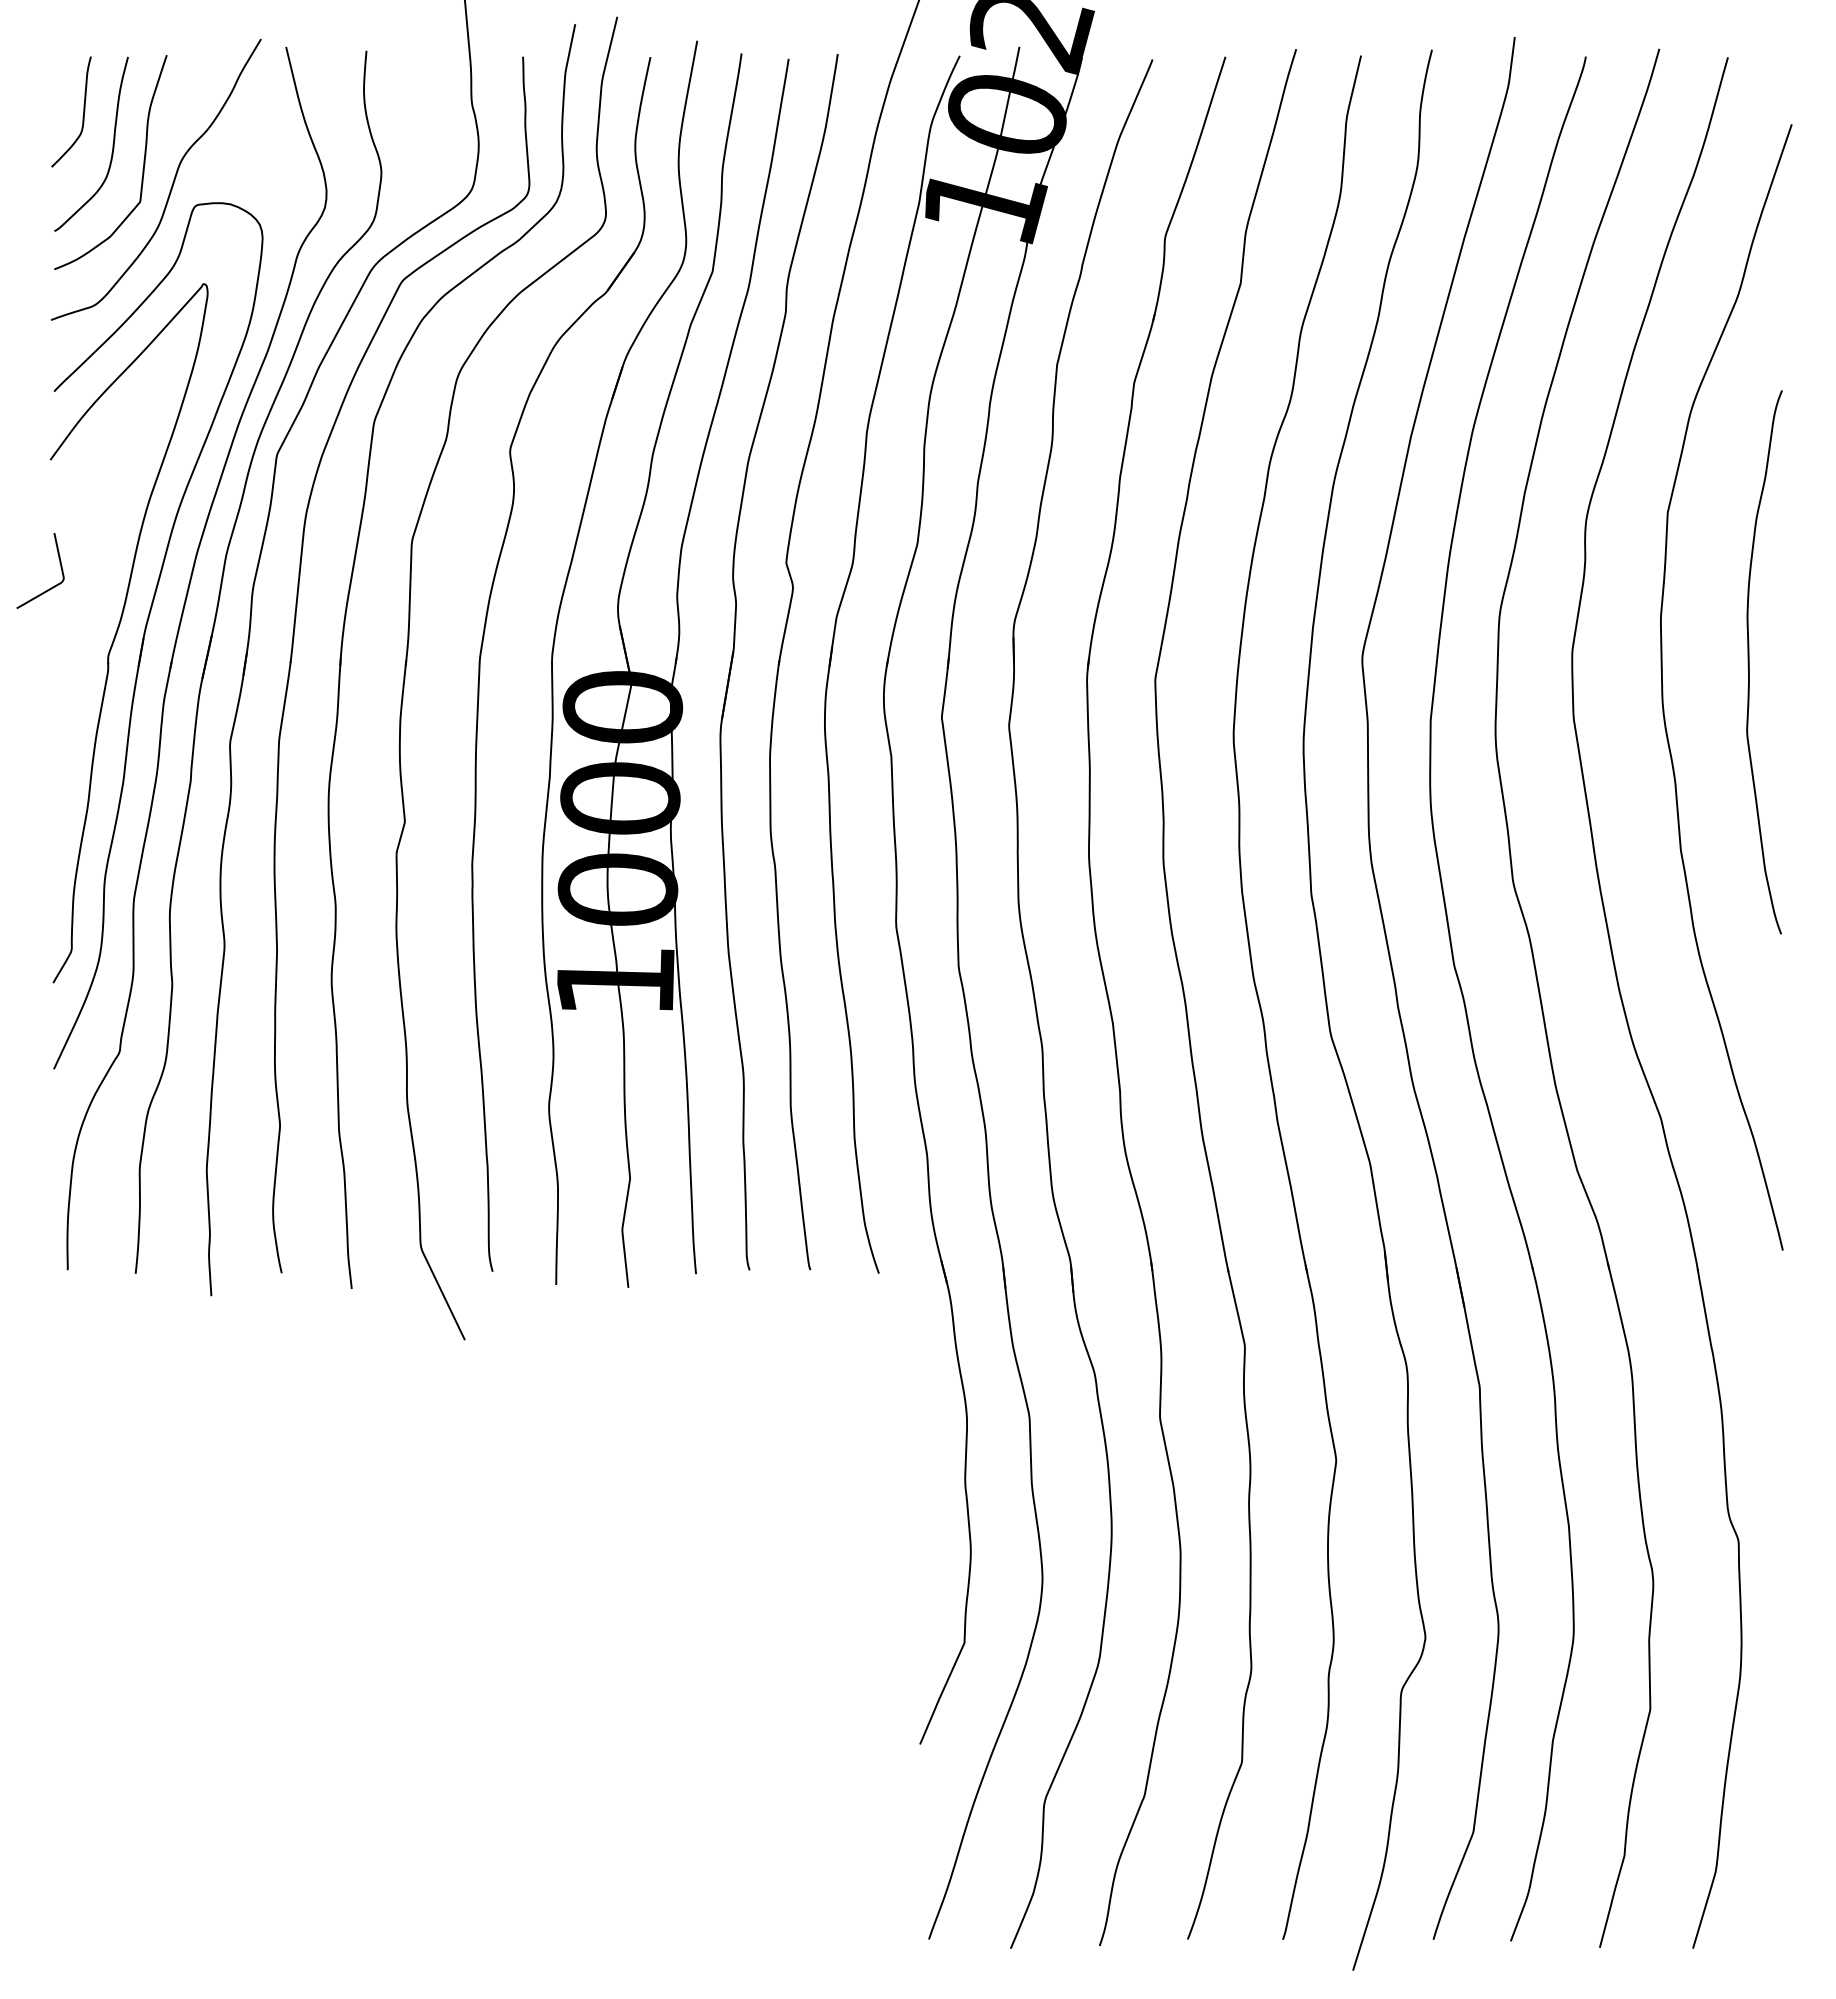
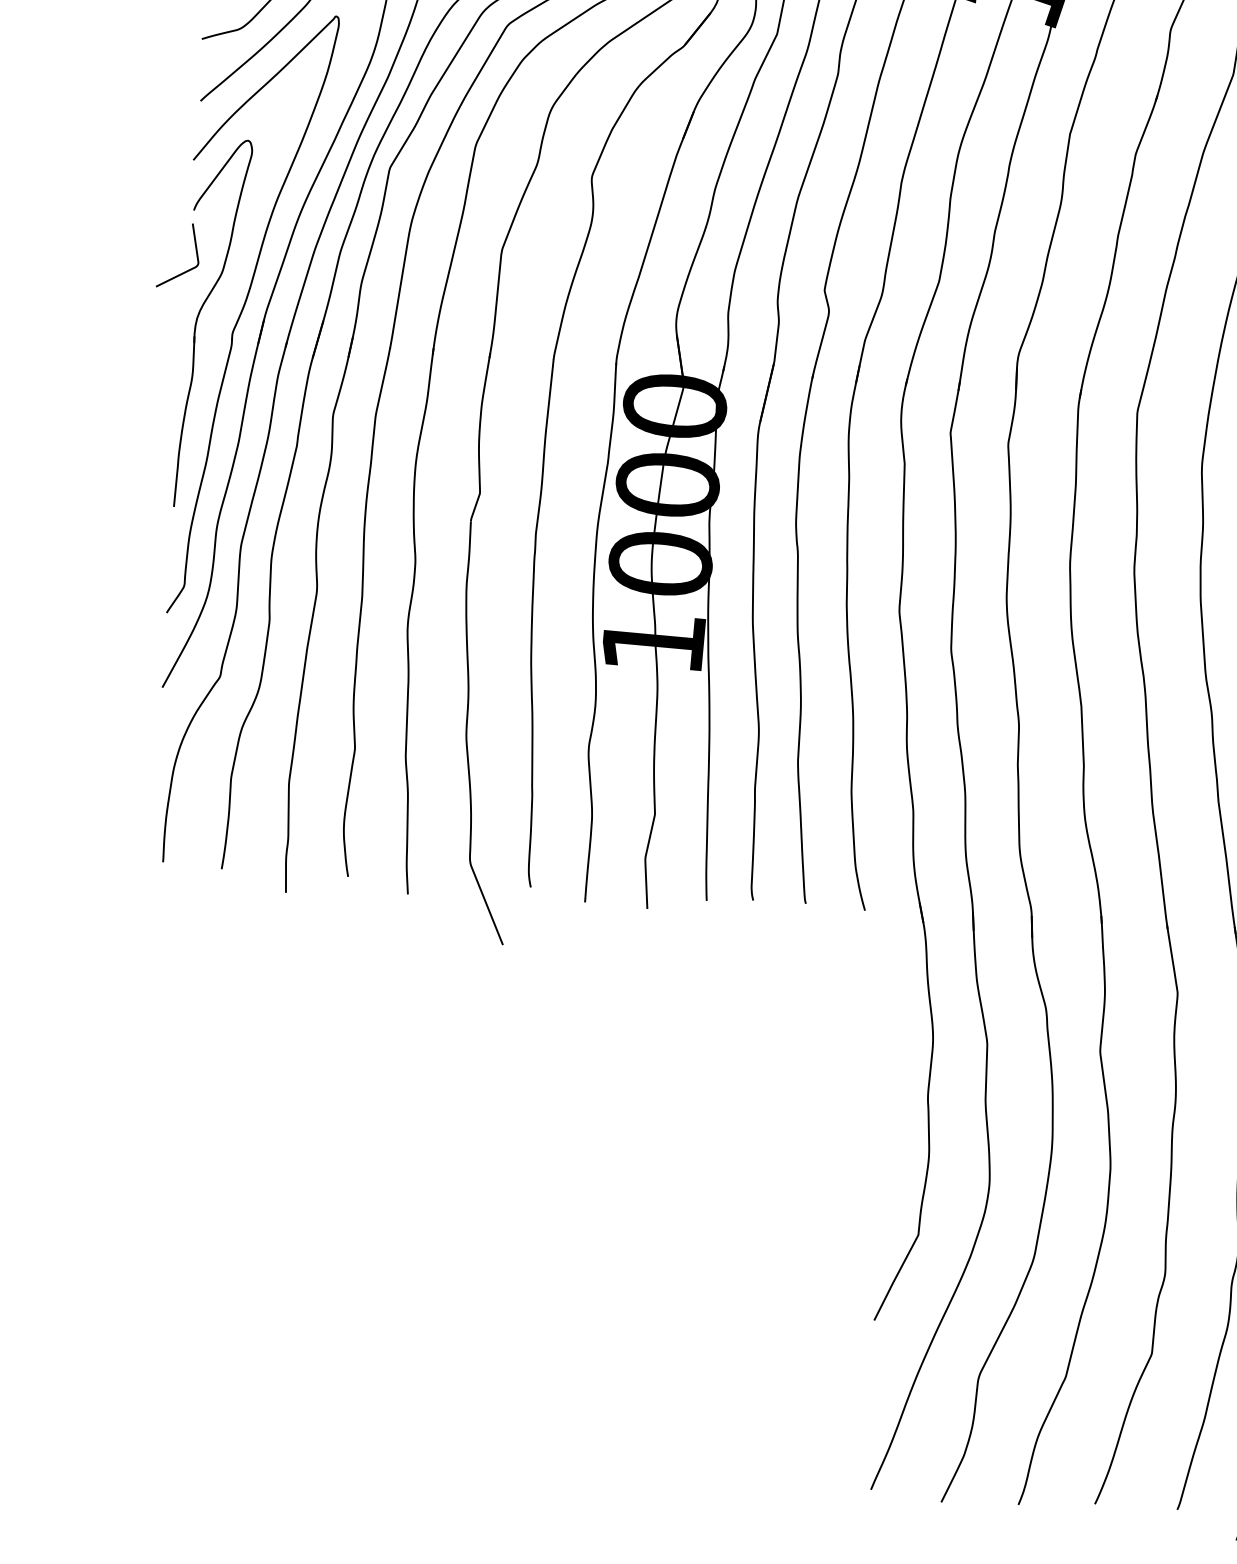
part: (67, 643) -> (197, 319), added

